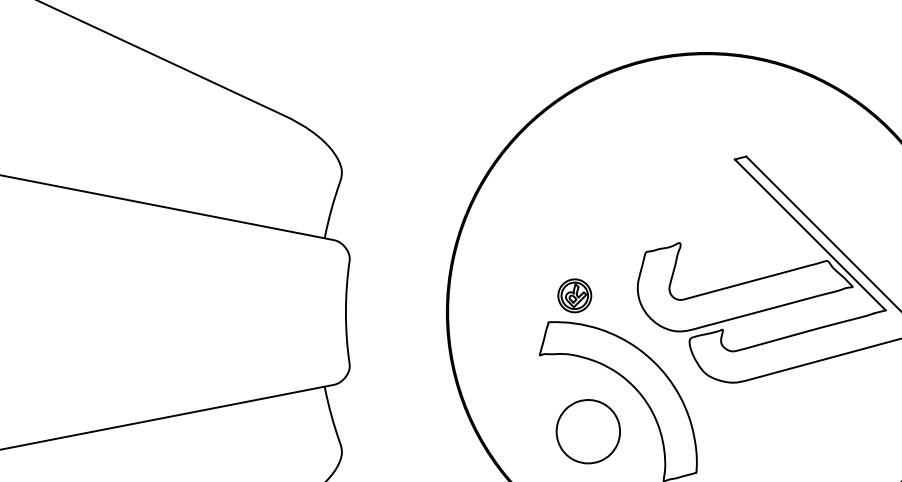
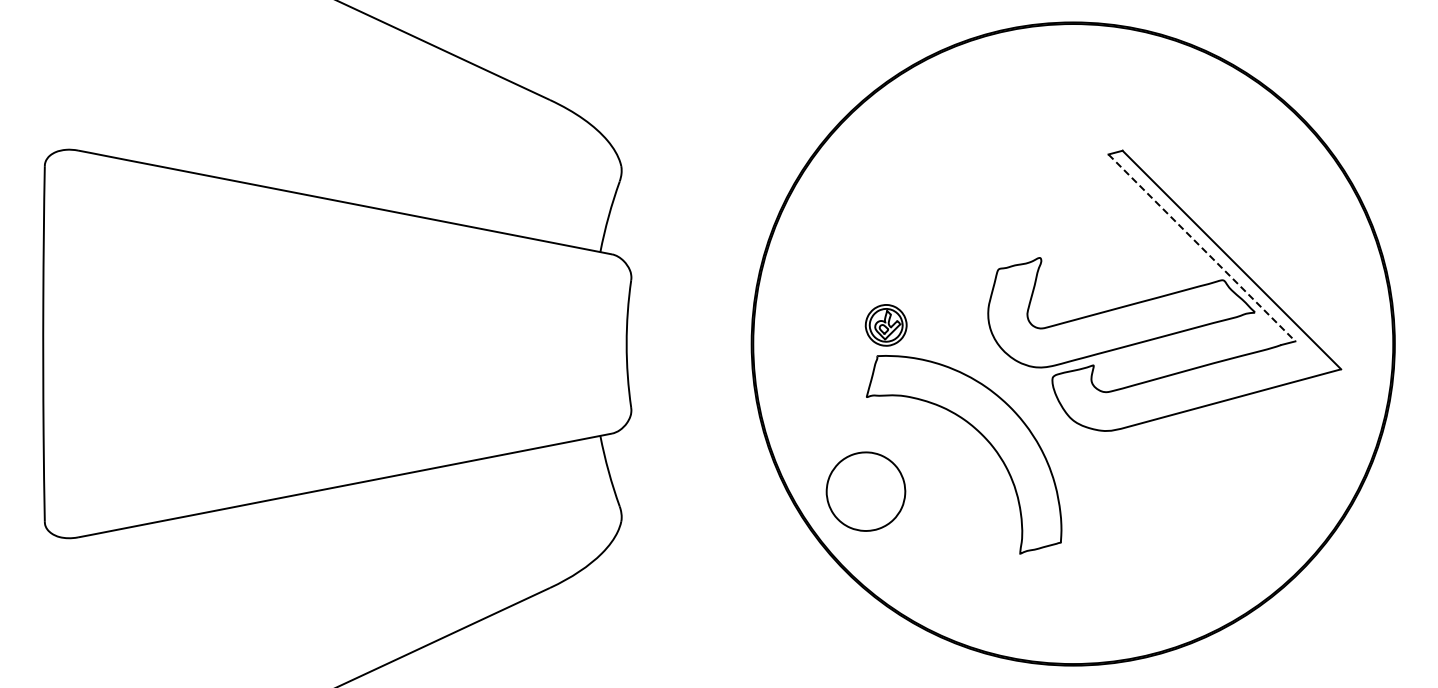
line: (810, 235) -> (1202, 248), solid -> dashed
part: (574, 295) -> (885, 325), moved
part: (587, 431) -> (865, 491), moved

